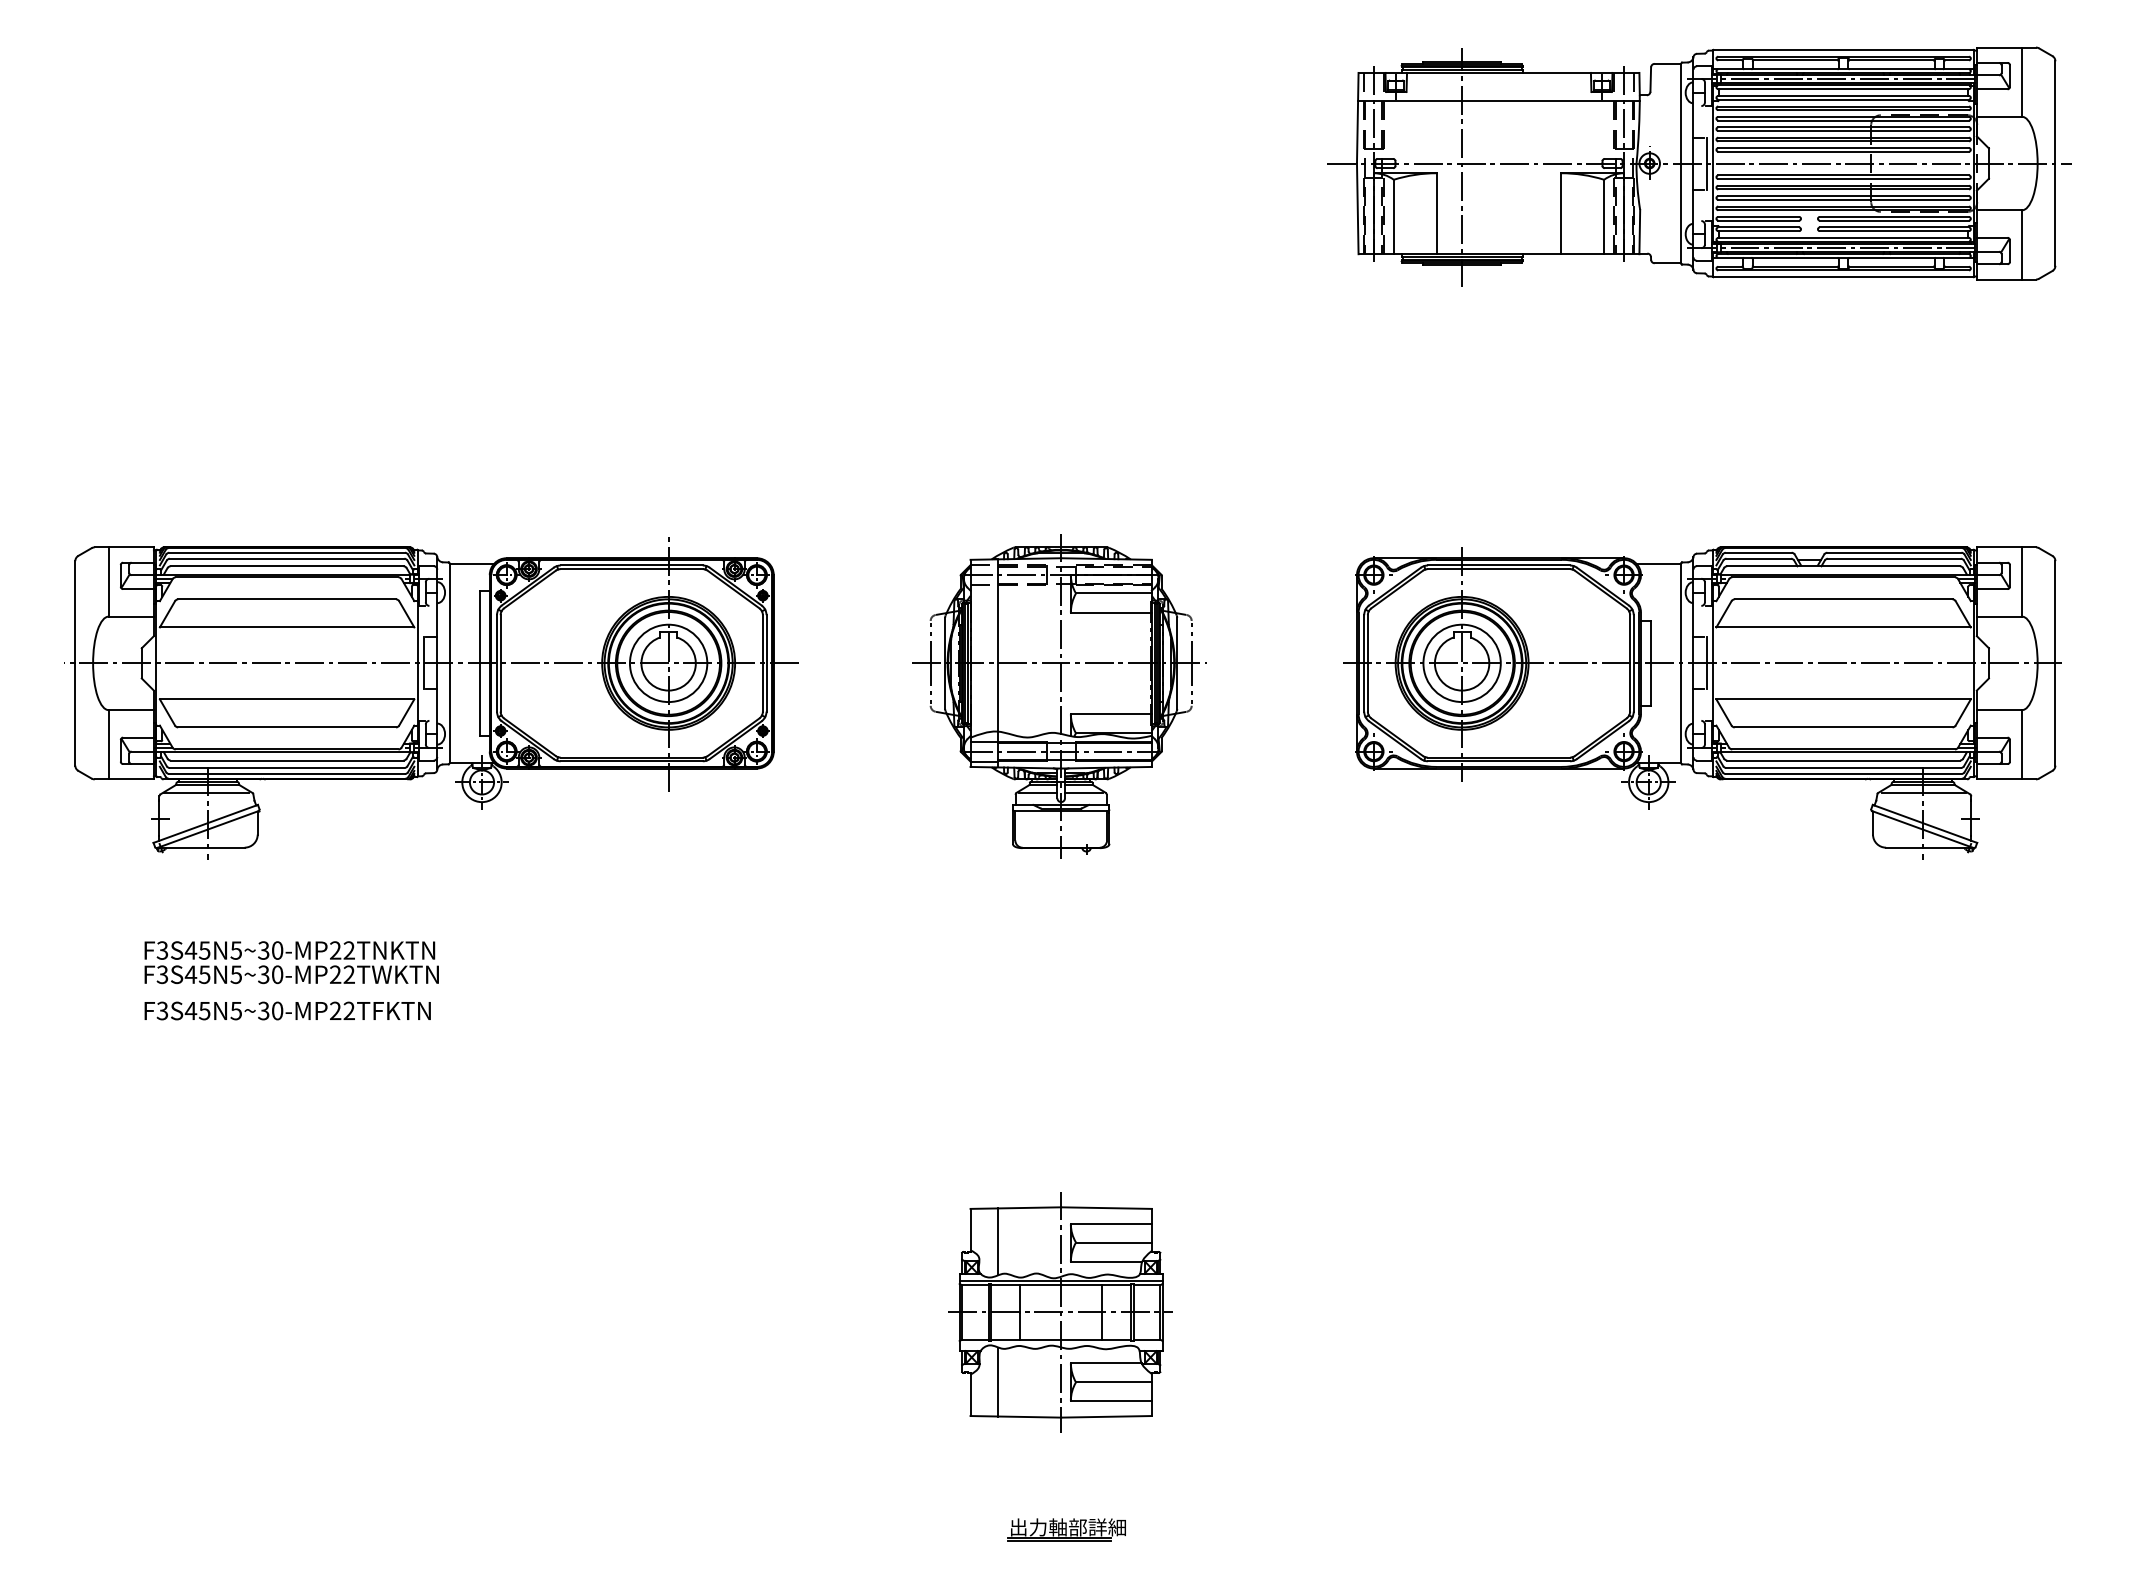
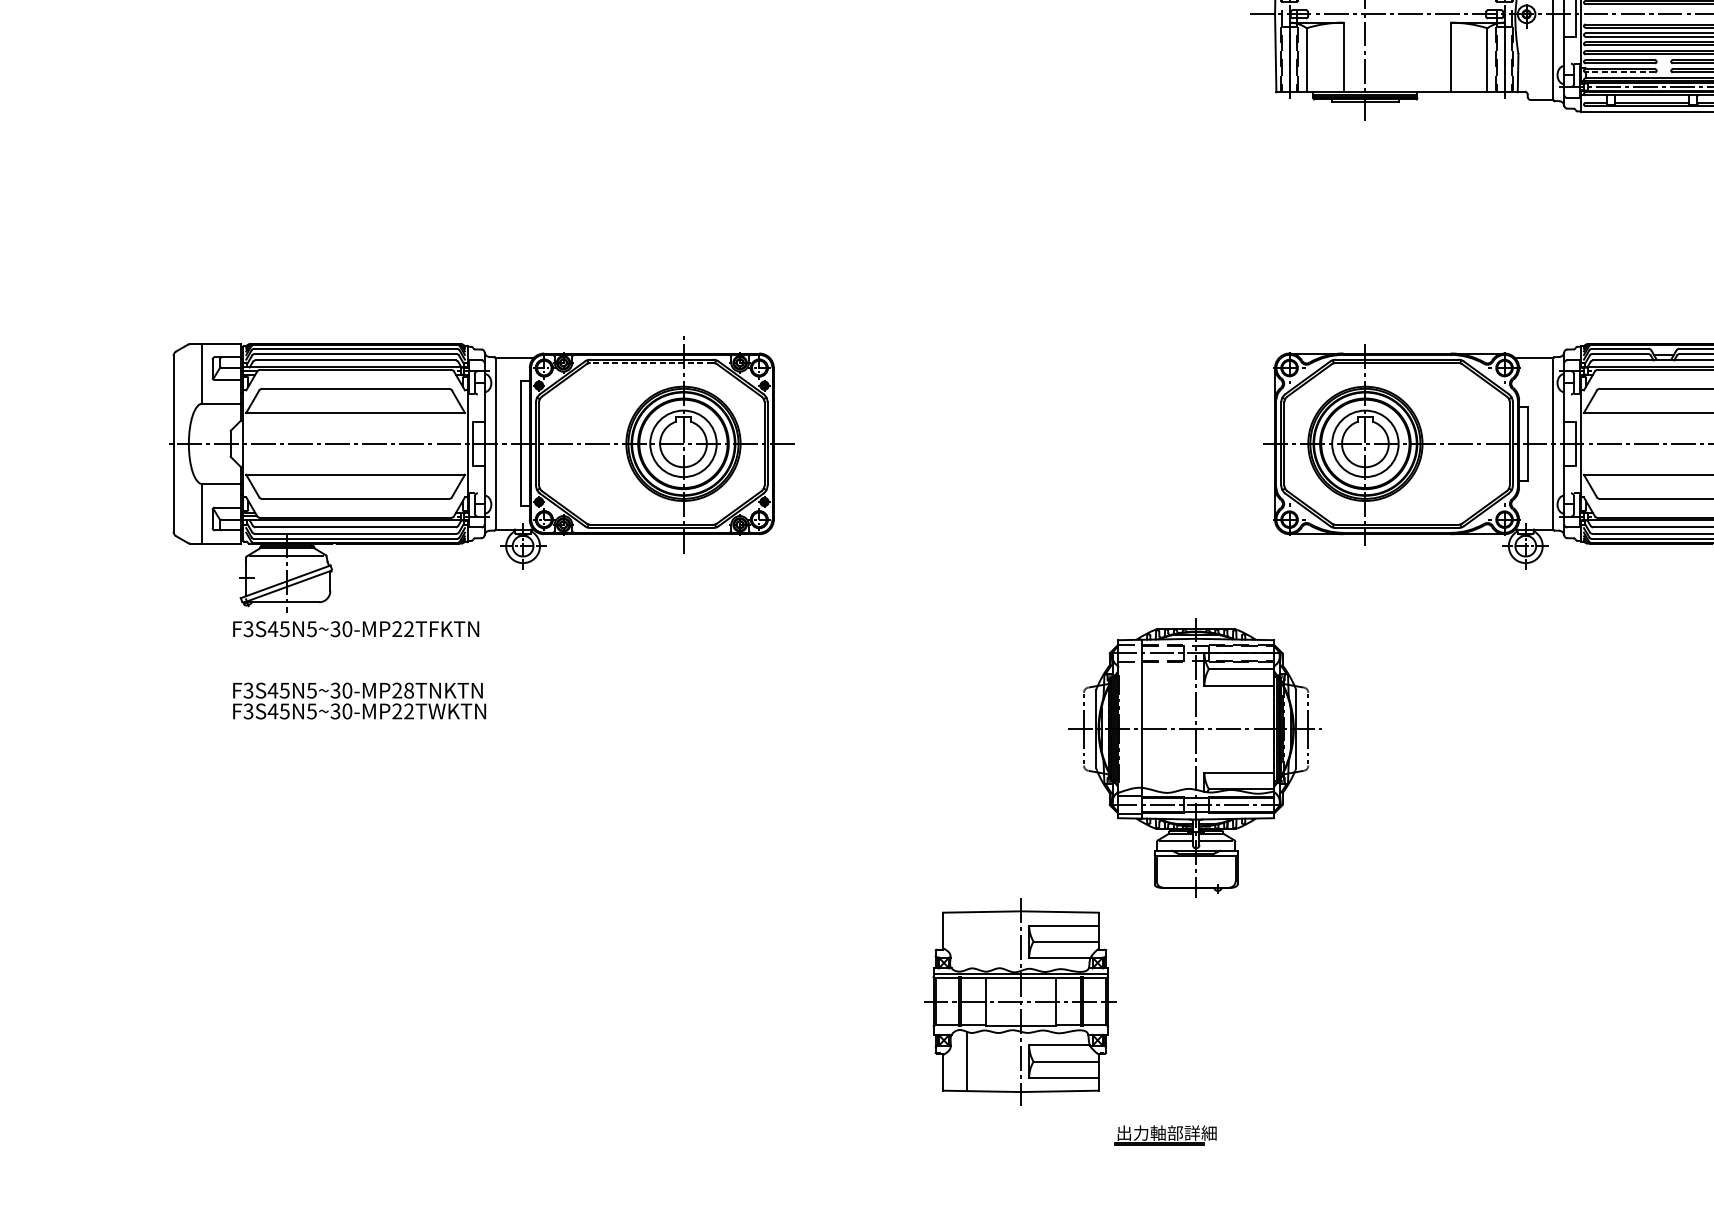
line: (1758, 231) -> (1620, 72), solid -> dashed
line: (631, 569) -> (651, 363), solid -> dashed
part: (1059, 696) -> (1194, 757), moved
text: (349, 950) -> (409, 690), F3S45N5~30-MP22TNKTN -> F3S45N5~30-MP28TNKTN
text: (287, 1010) -> (355, 628), moved
line: (998, 1241) -> (966, 940), removed
part: (1066, 1529) -> (1165, 1134), moved

